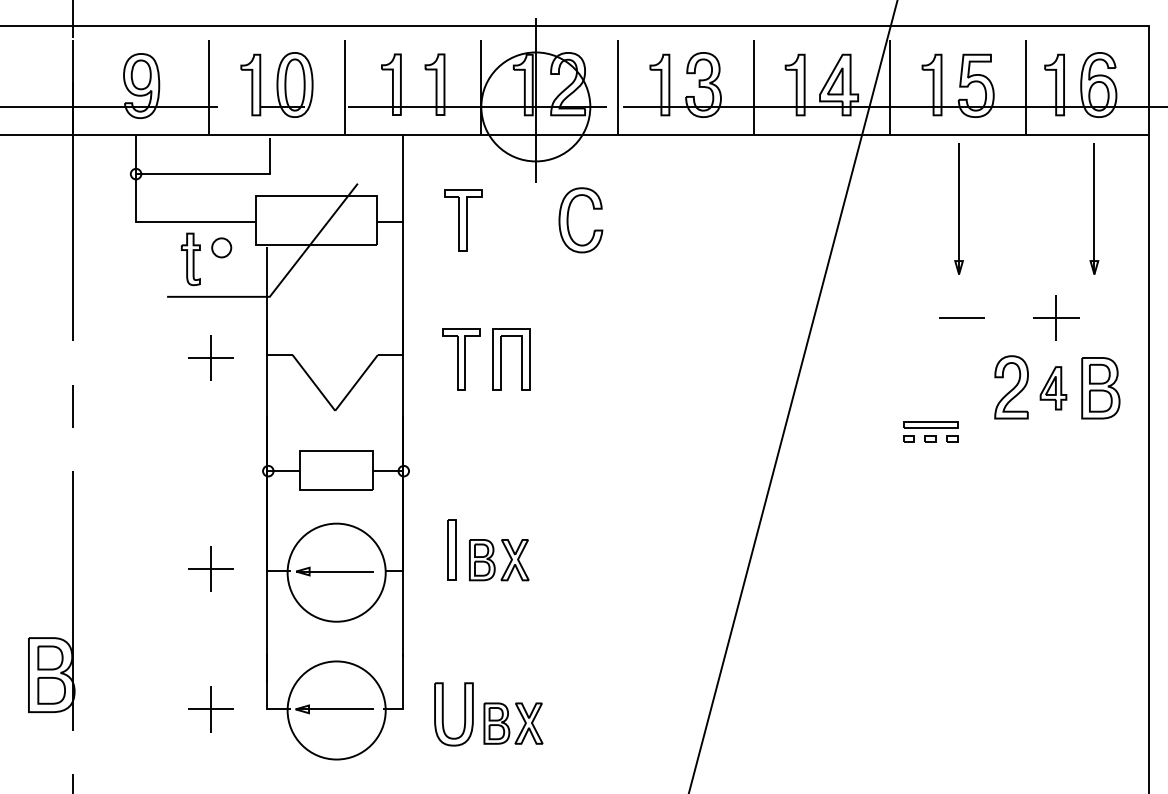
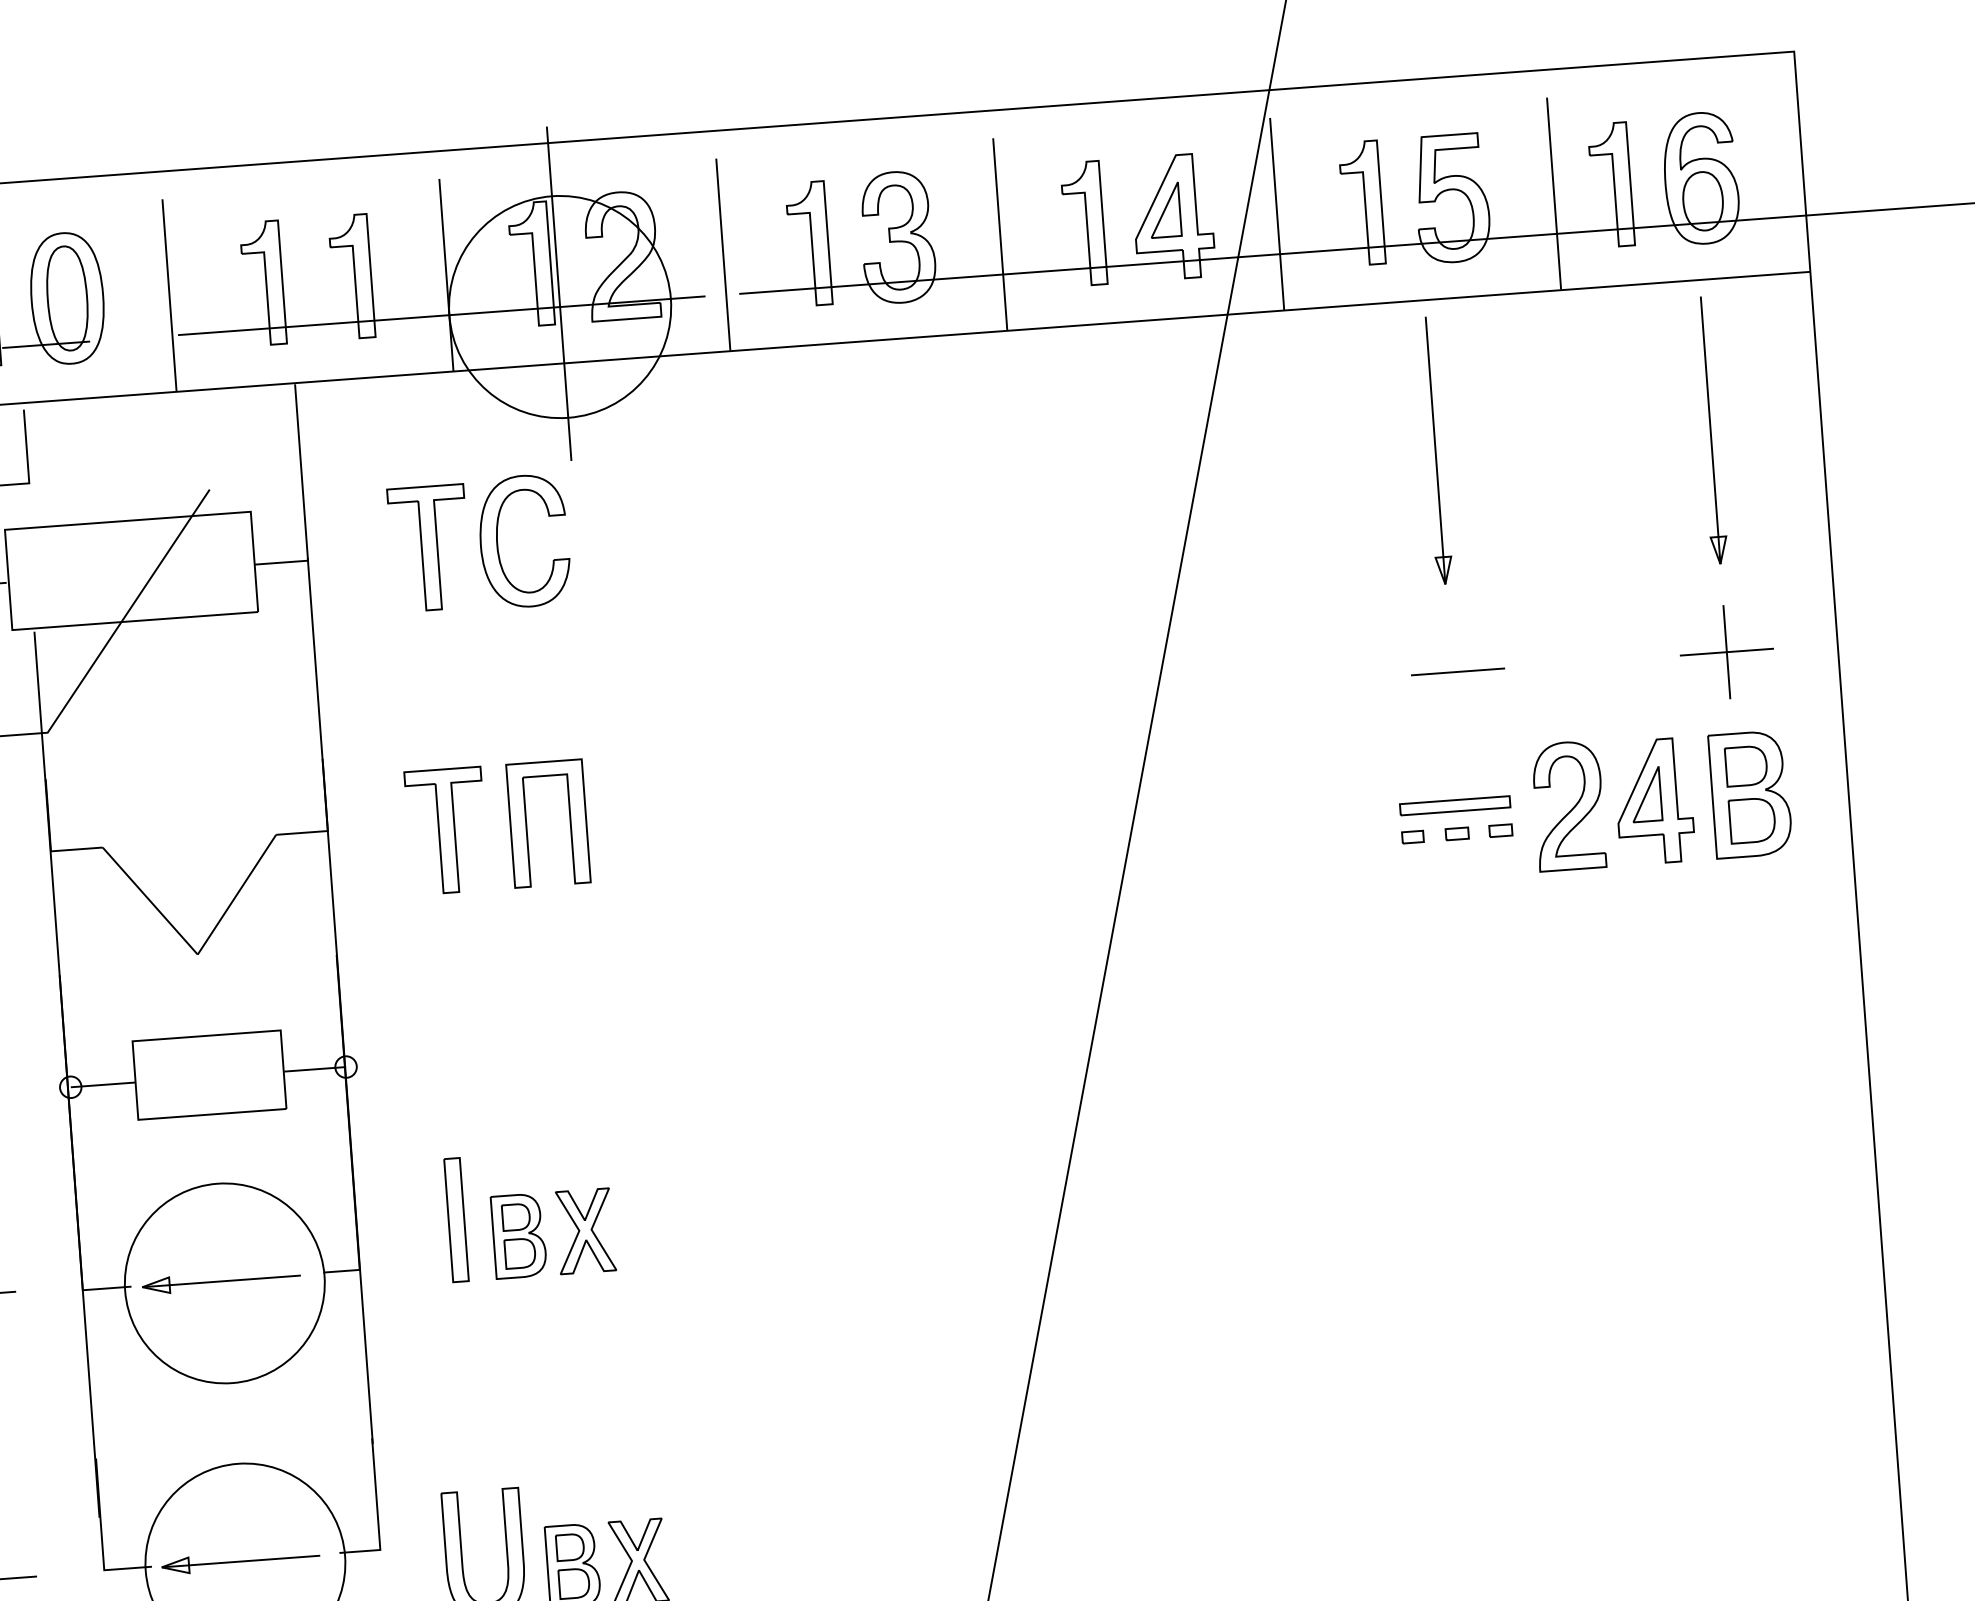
part: (568, 220) -> (499, 543), moved
part: (1056, 317) -> (1727, 651), moved
part: (1053, 388) -> (1654, 802), size x1.43
part: (930, 431) -> (1455, 818), moved

